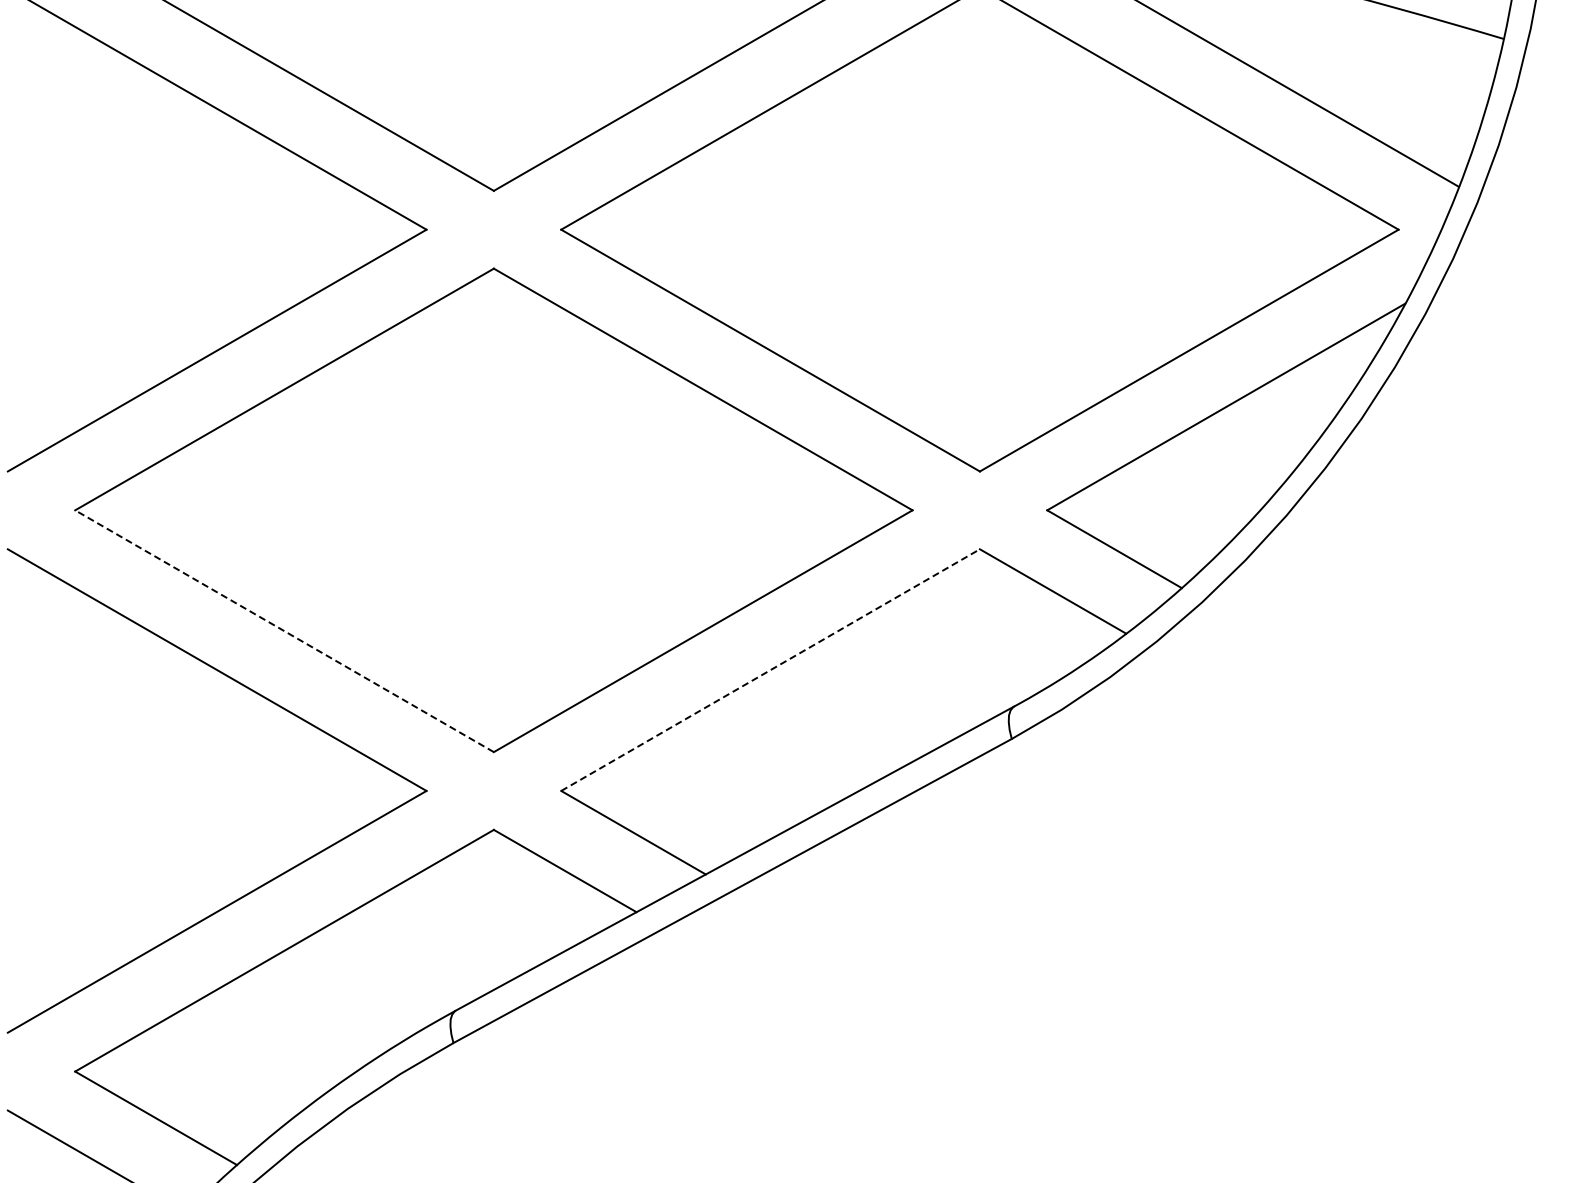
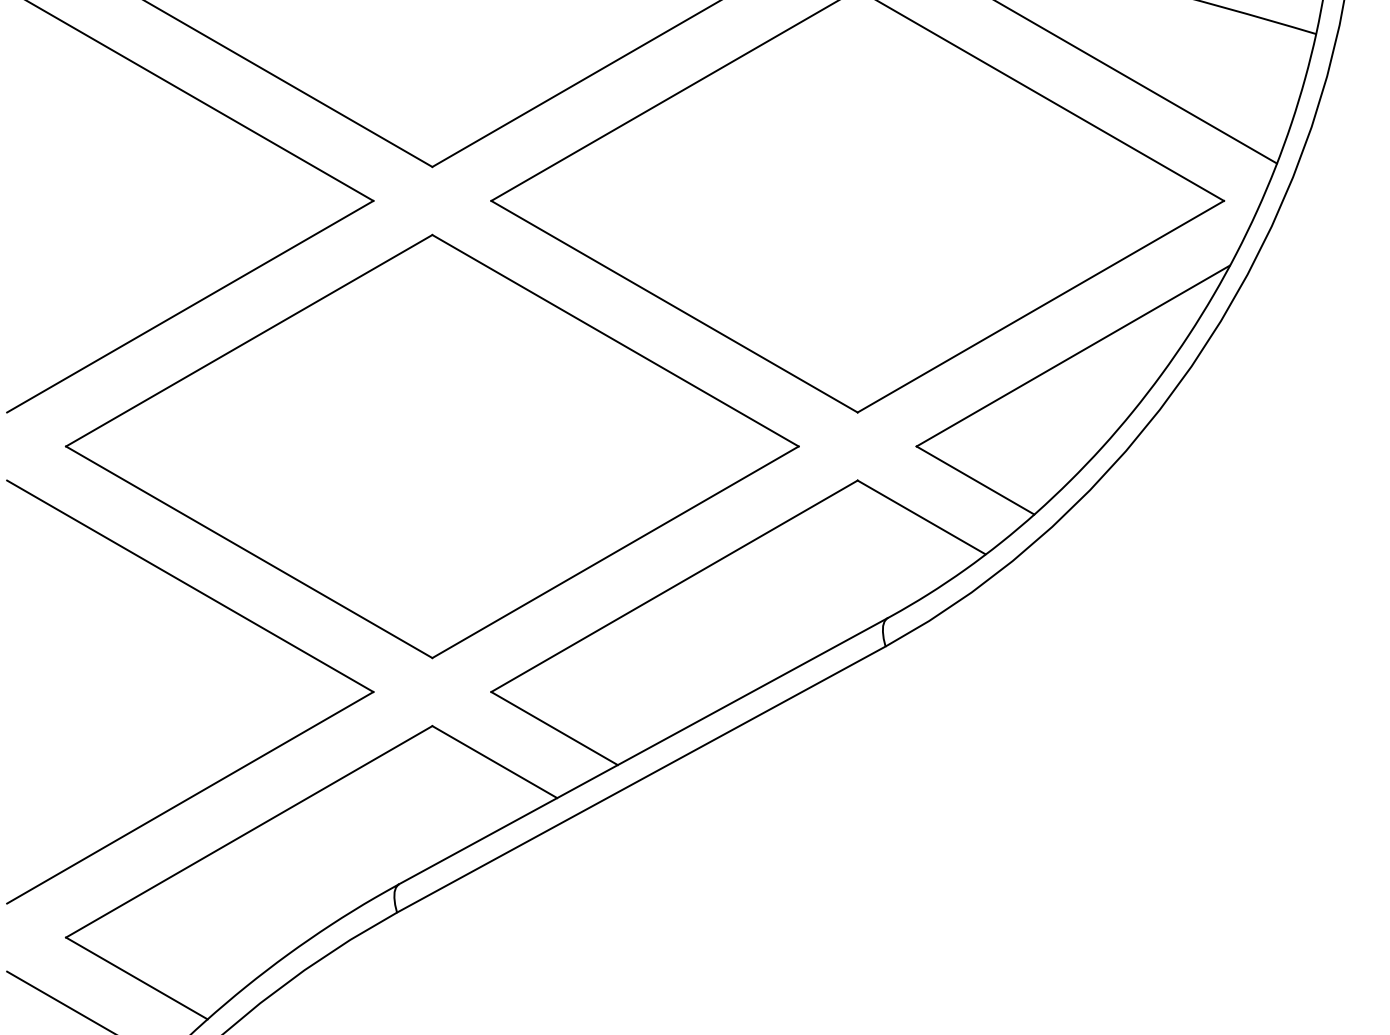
line: (284, 631) -> (249, 552), dashed -> solid
line: (770, 670) -> (674, 586), dashed -> solid

